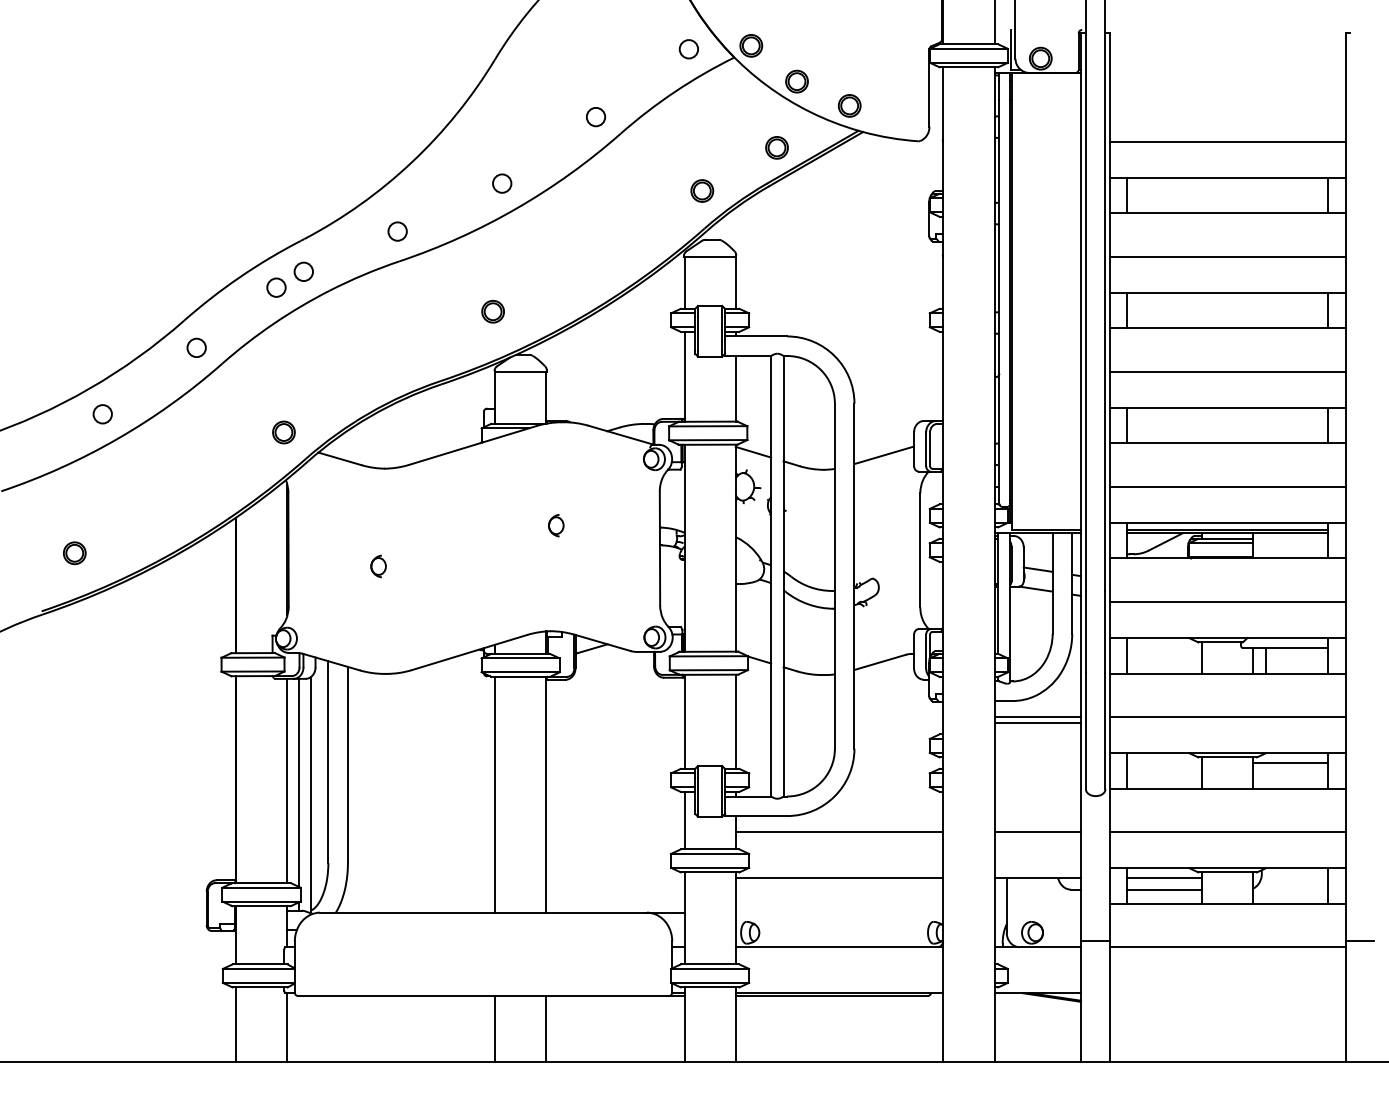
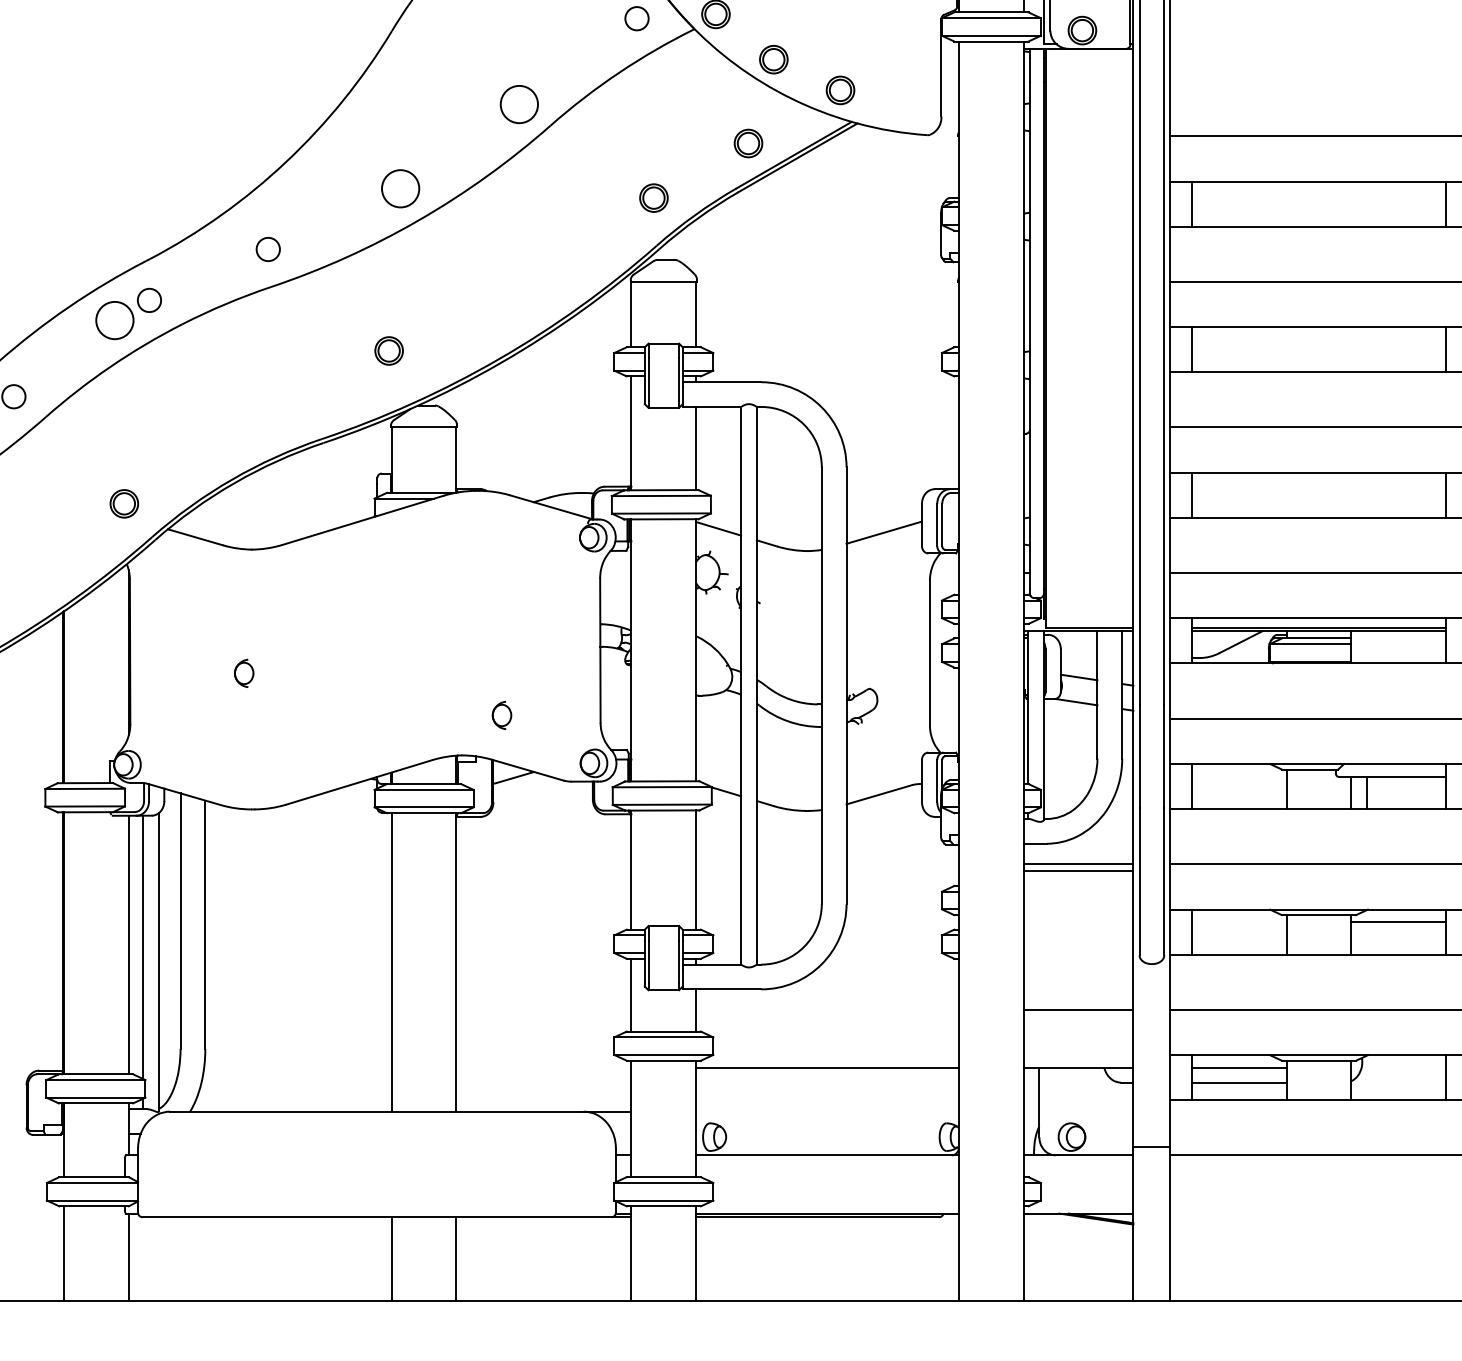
circle: (595, 116) -> (518, 103), size x1.6
circle: (502, 183) -> (401, 188), size x1.6
circle: (276, 287) -> (114, 320), size x1.6
part: (556, 525) -> (502, 715), moved
line: (839, 832) -> (827, 1010), removed

